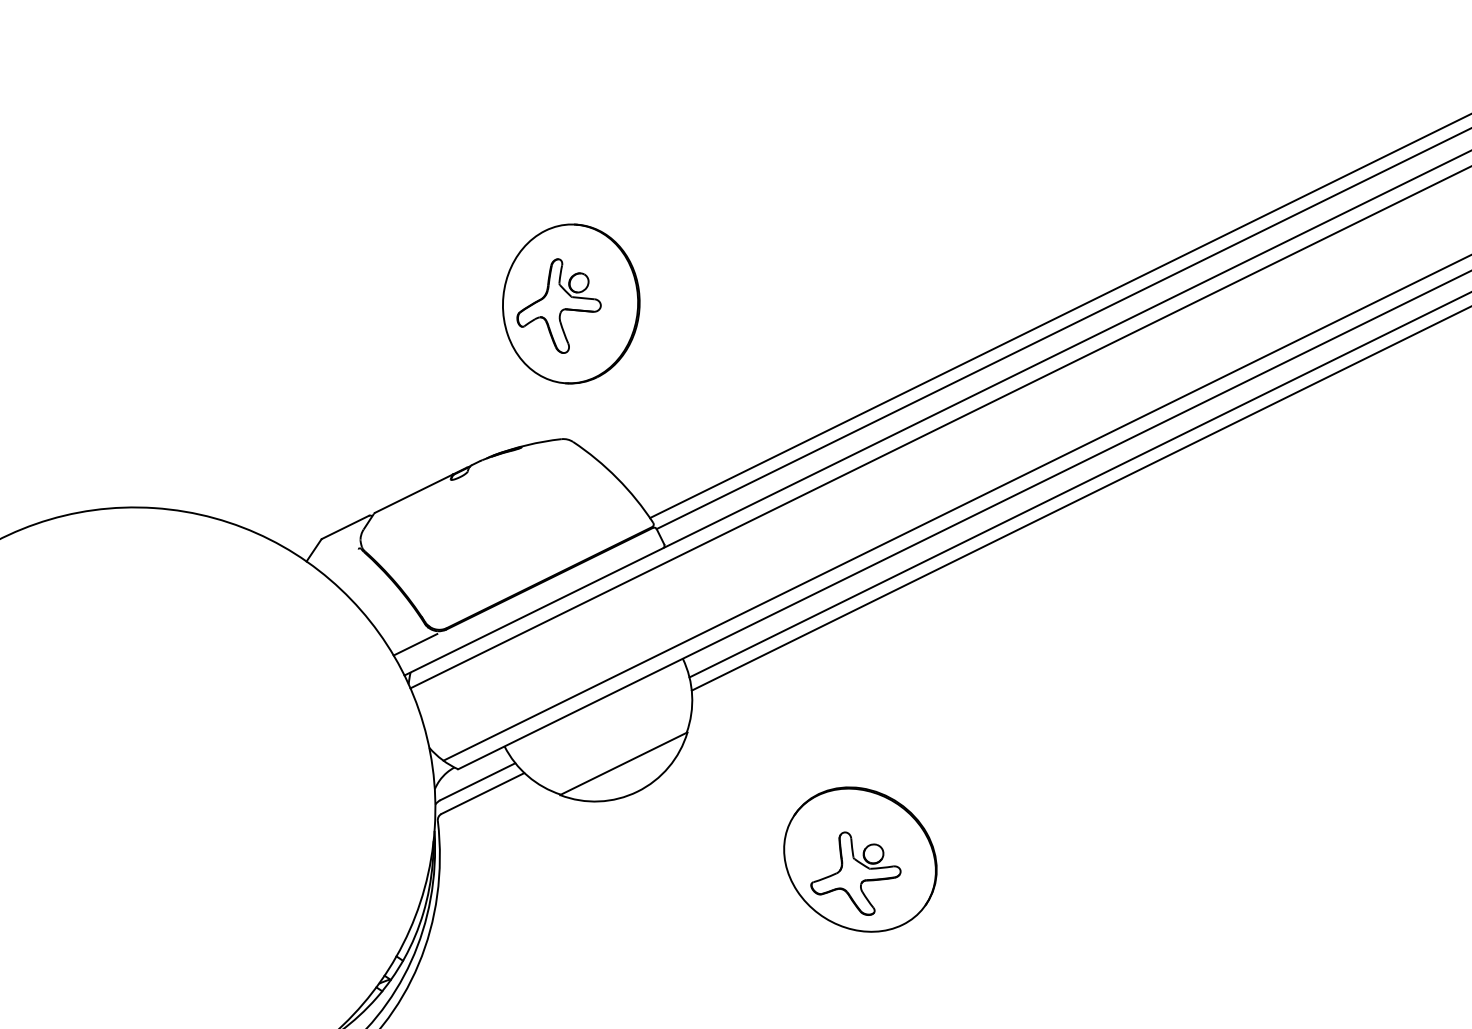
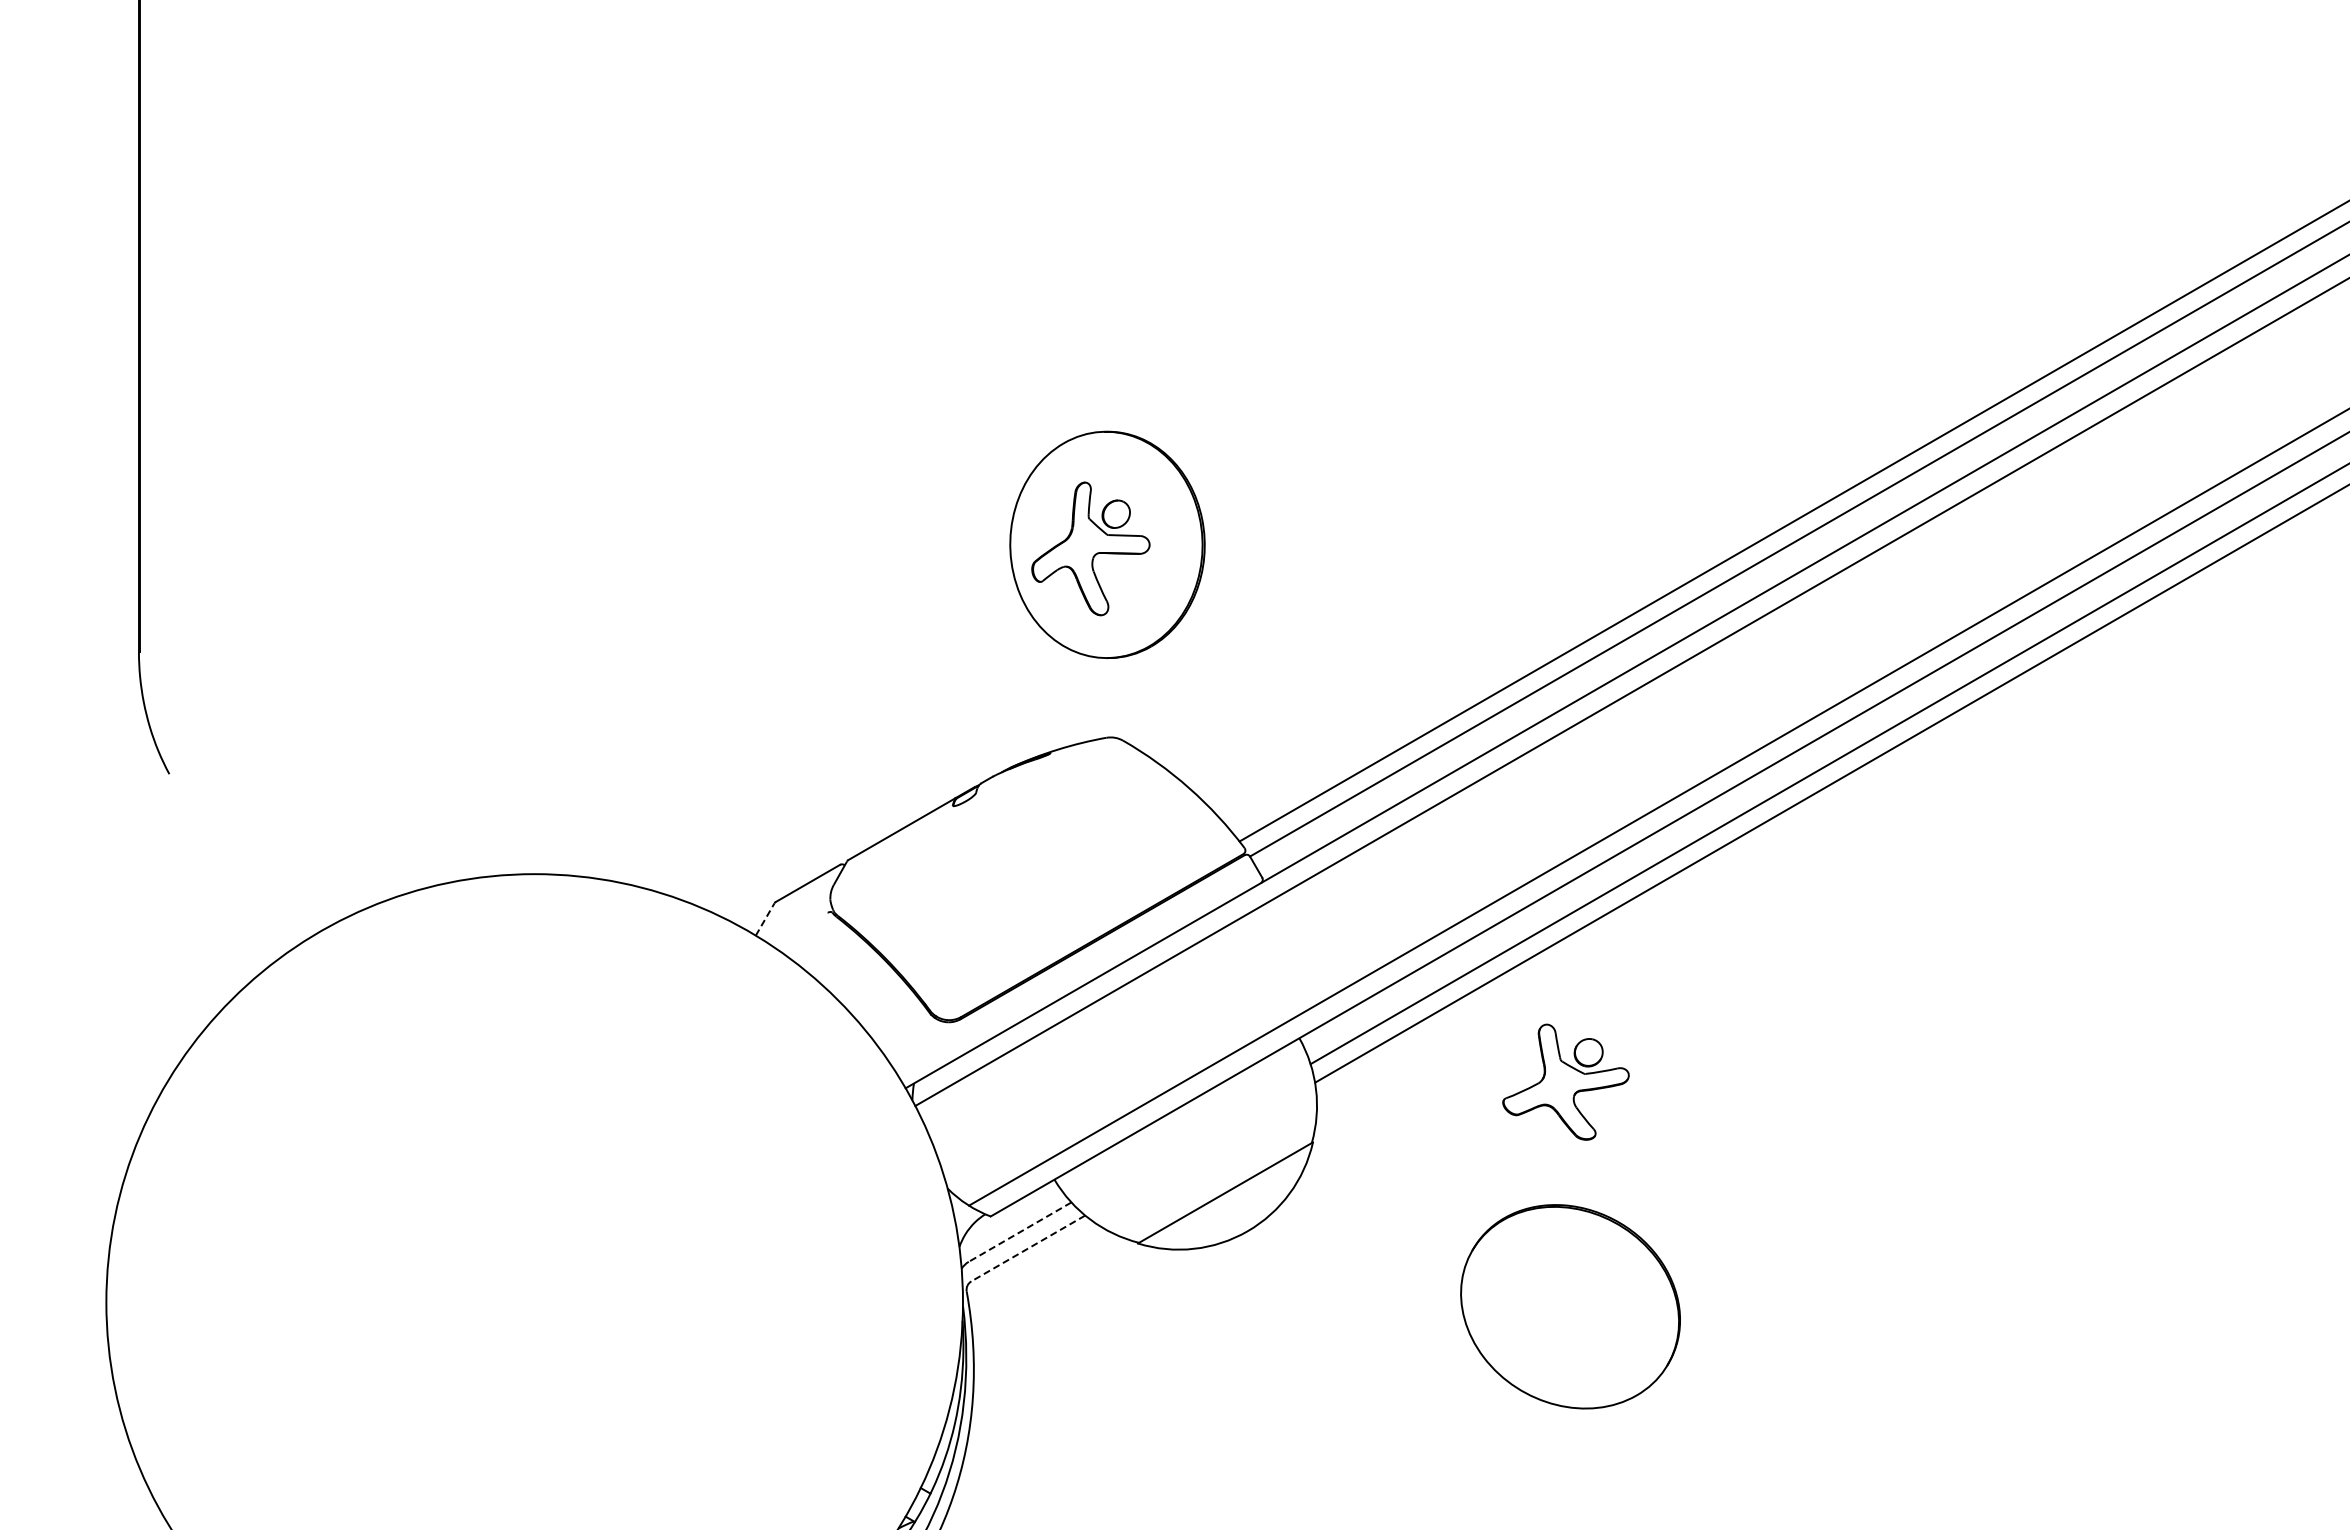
line: (314, 550) -> (765, 919), solid -> dashed
line: (415, 644) -> (918, 1043), removed
line: (477, 781) -> (1019, 1232), solid -> dashed
line: (483, 793) -> (1028, 1248), solid -> dashed
part: (855, 873) -> (1565, 1081), moved

